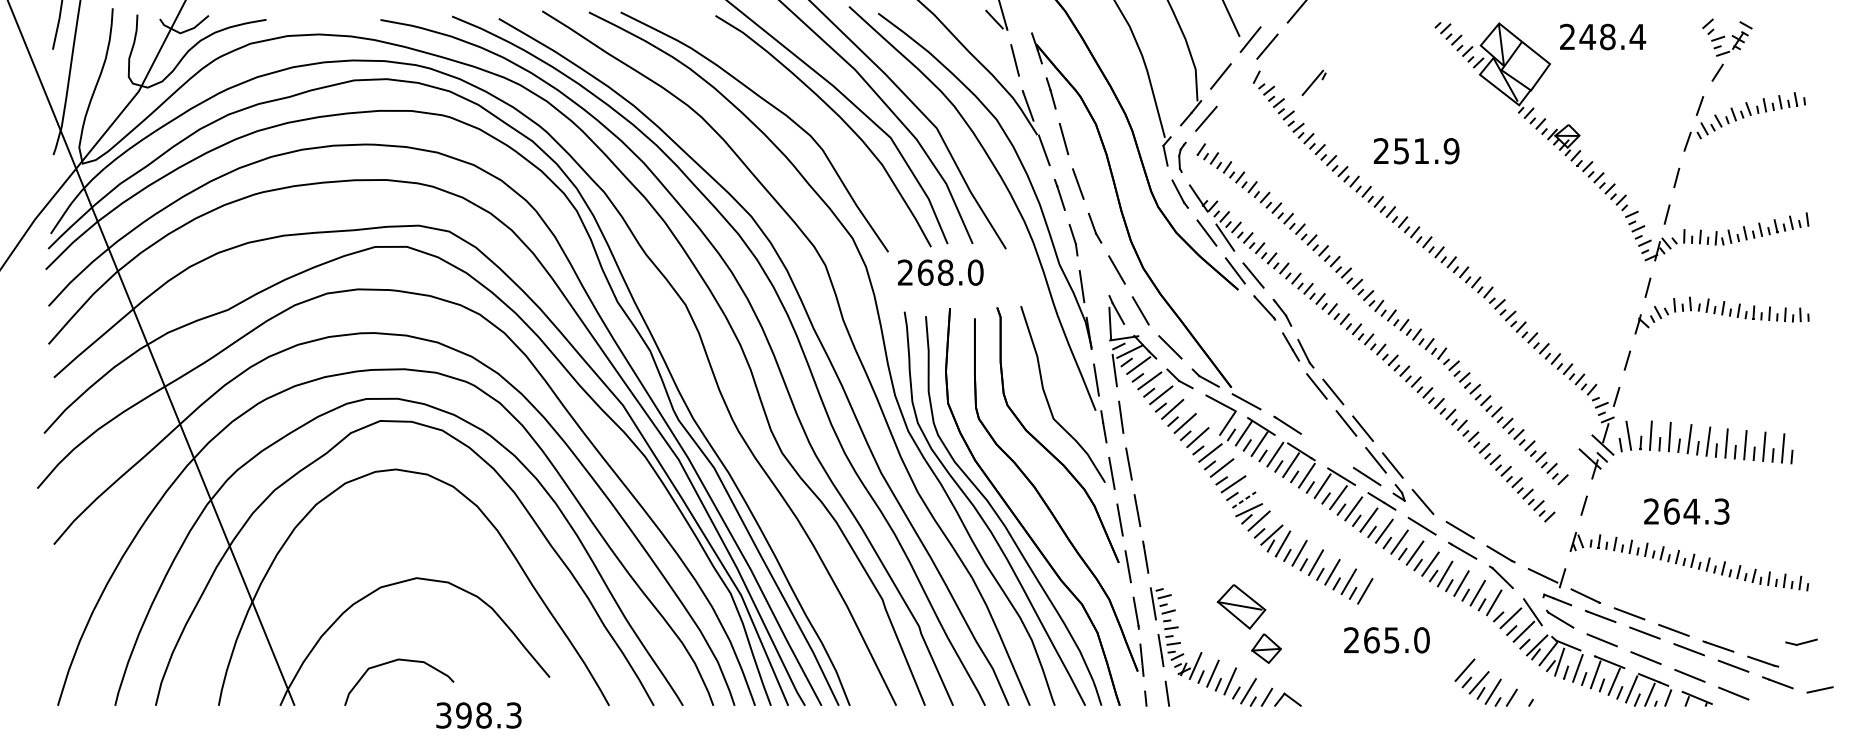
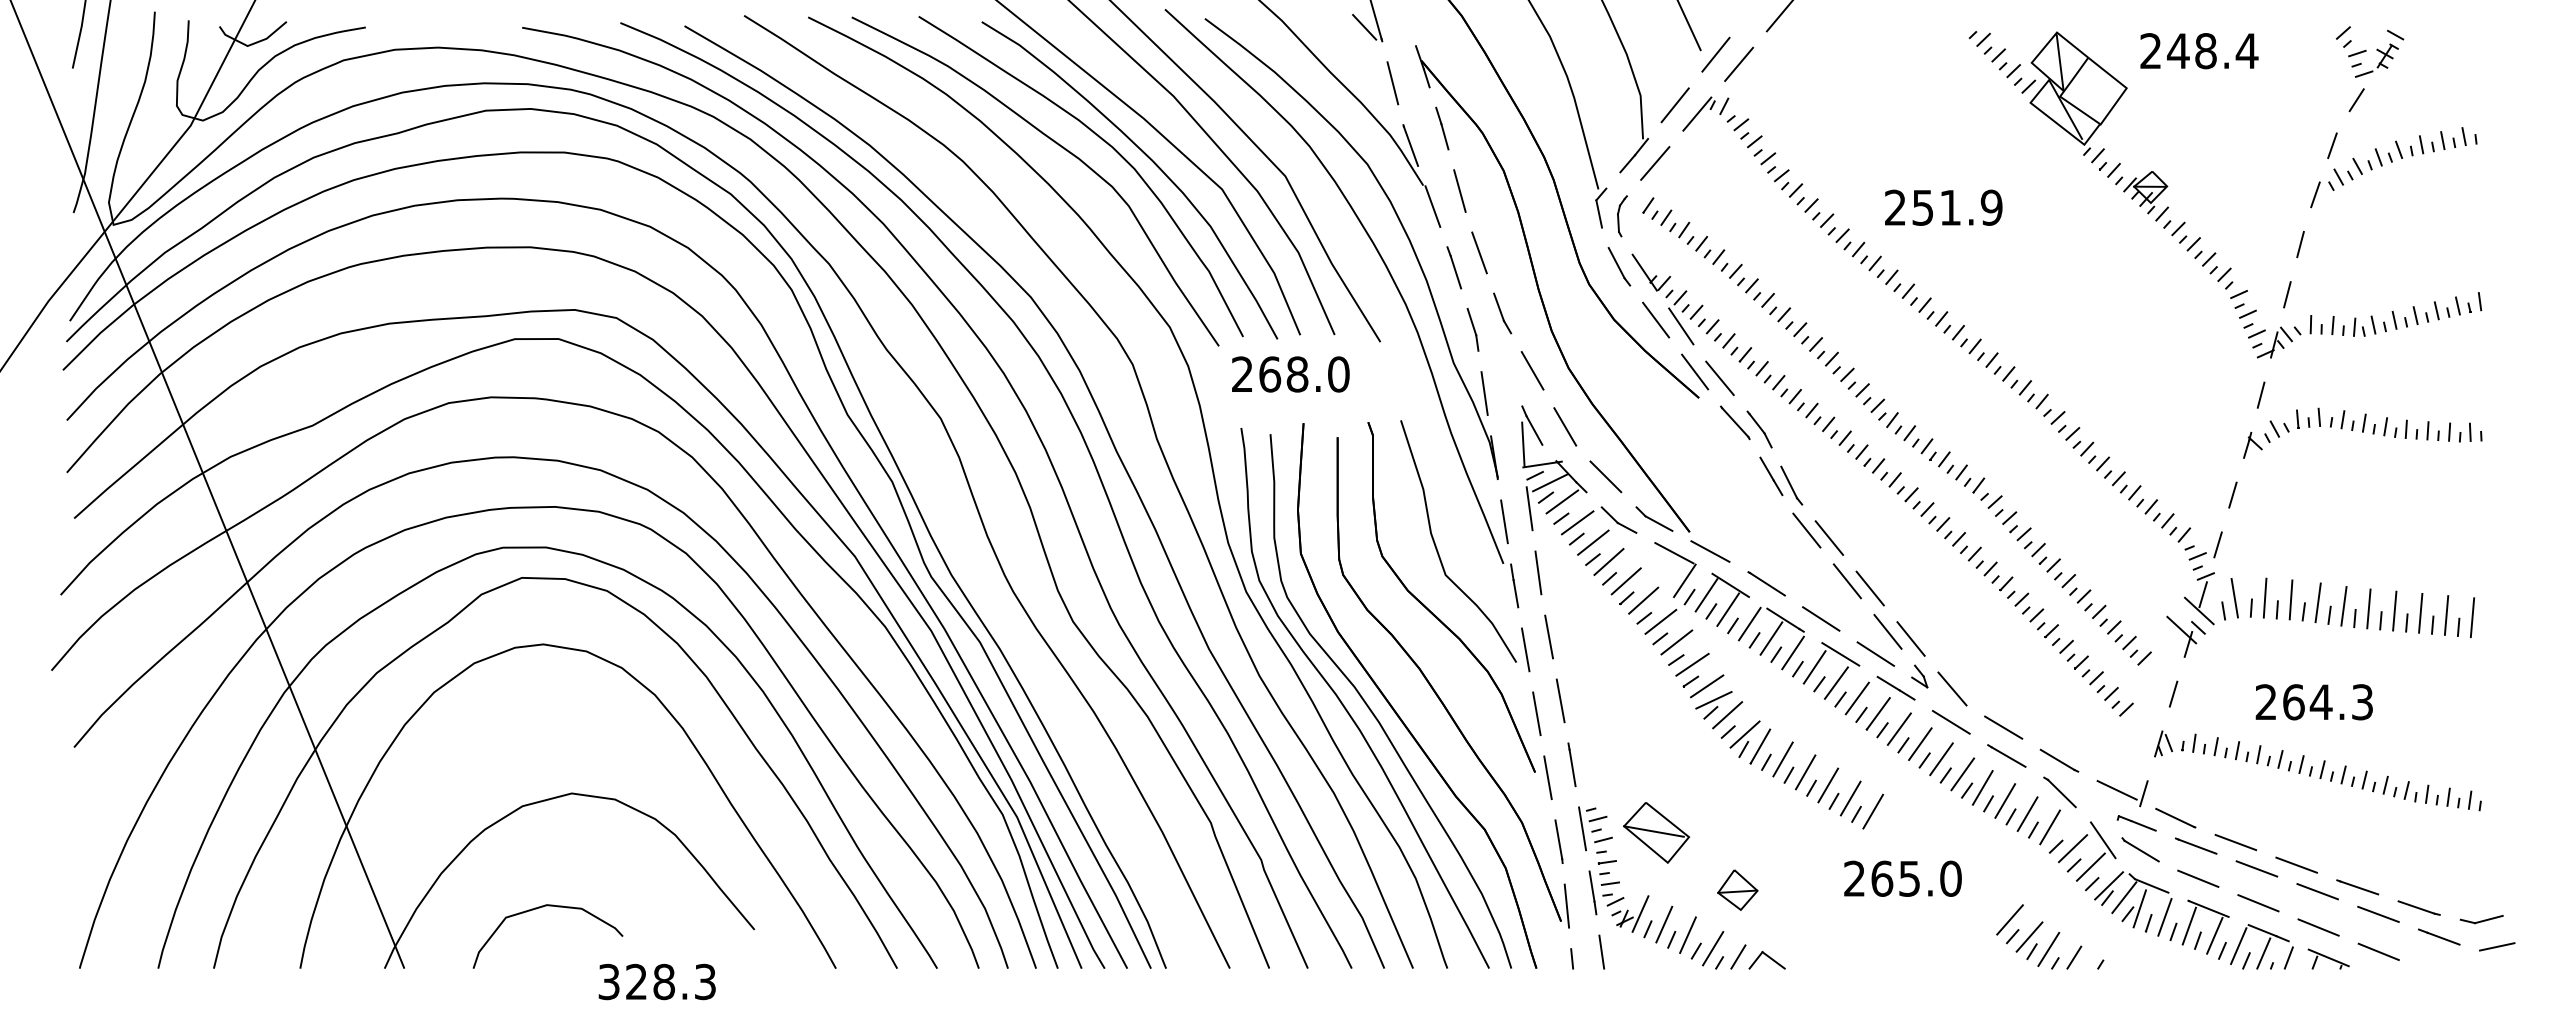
part: (1313, 82) -> (1698, 113), moved
curve: (804, 103) -> (1104, 142), added
line: (1802, 449) -> (2472, 617), added
line: (1327, 450) -> (1821, 618), added
line: (1244, 500) -> (1707, 686), dashed -> solid
part: (1241, 606) -> (1656, 832), moved
part: (1801, 642) -> (2481, 919), moved
text: (463, 715) -> (636, 982), 398.3 -> 328.3

